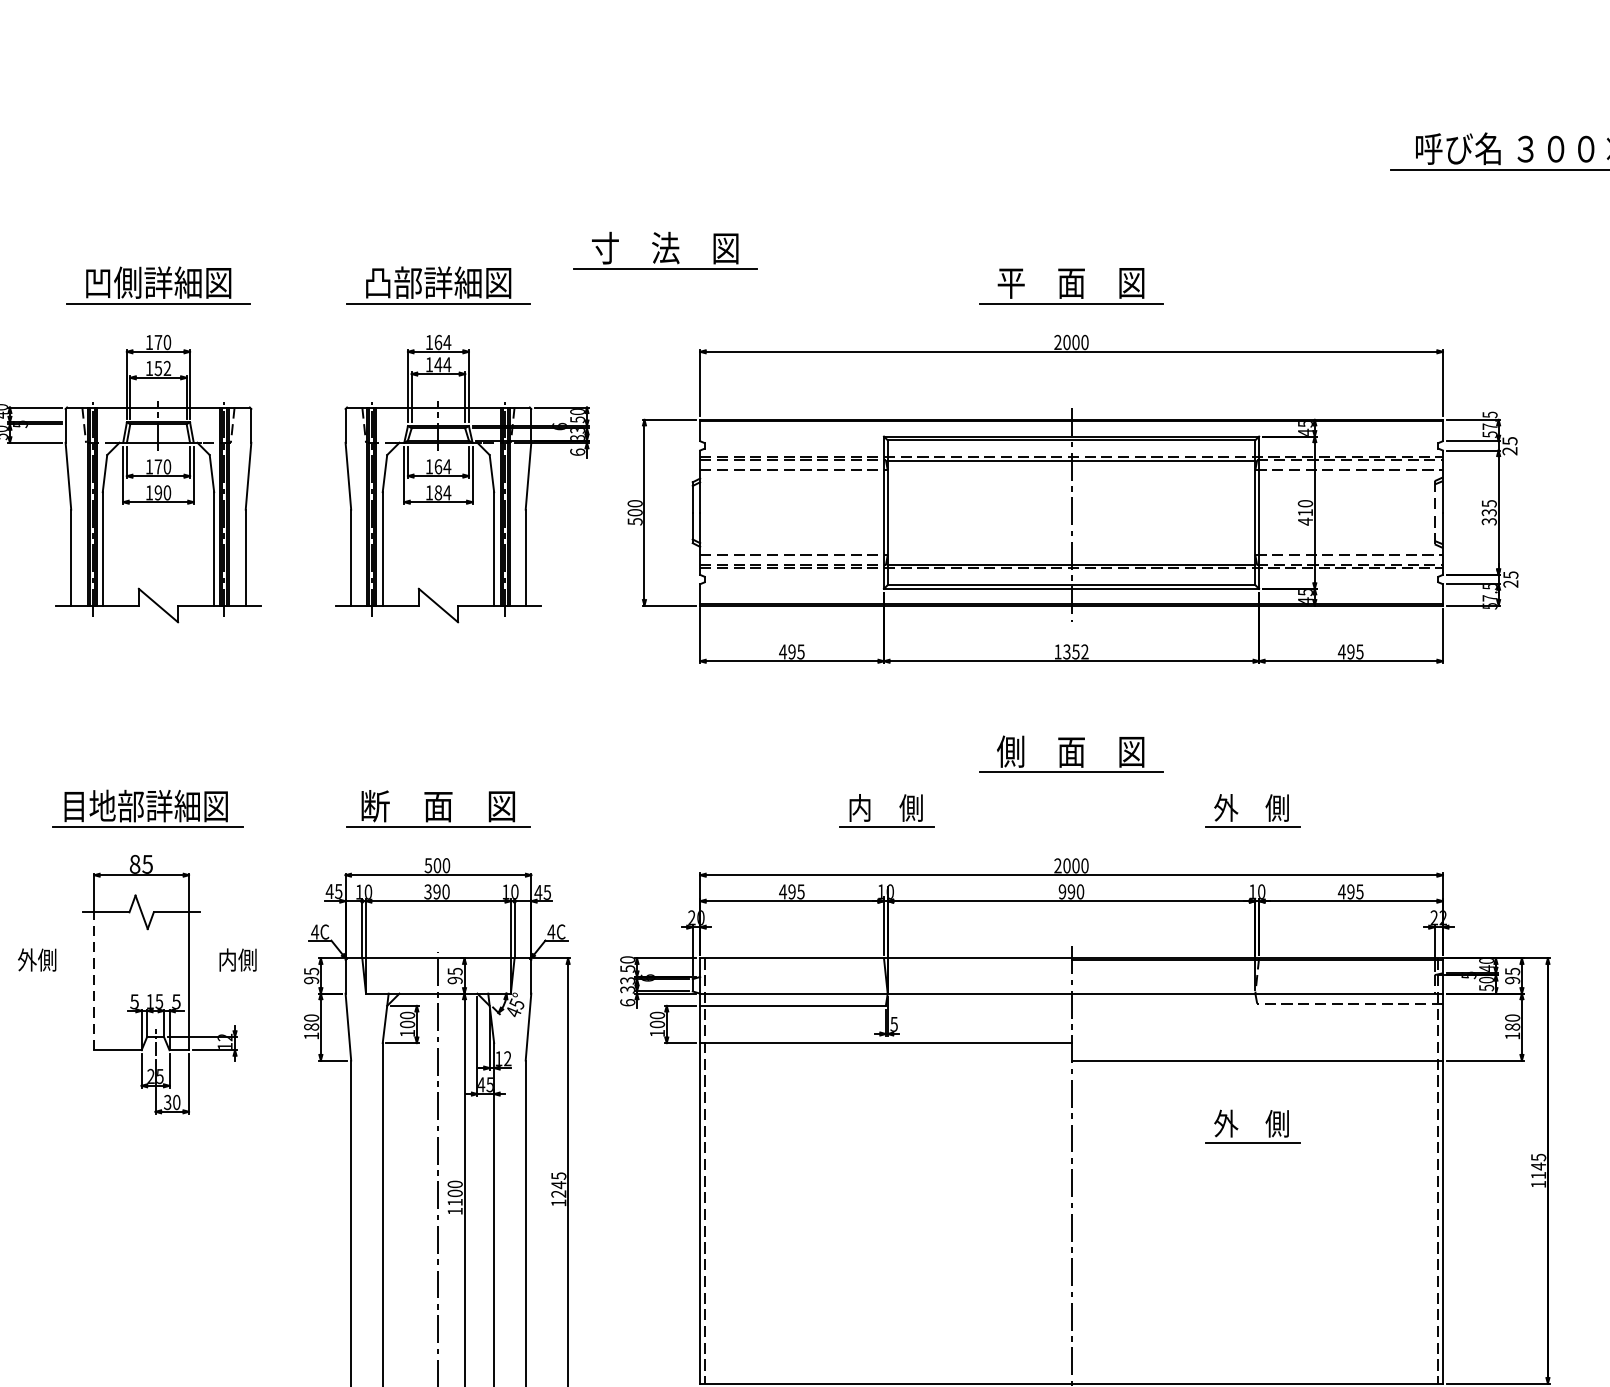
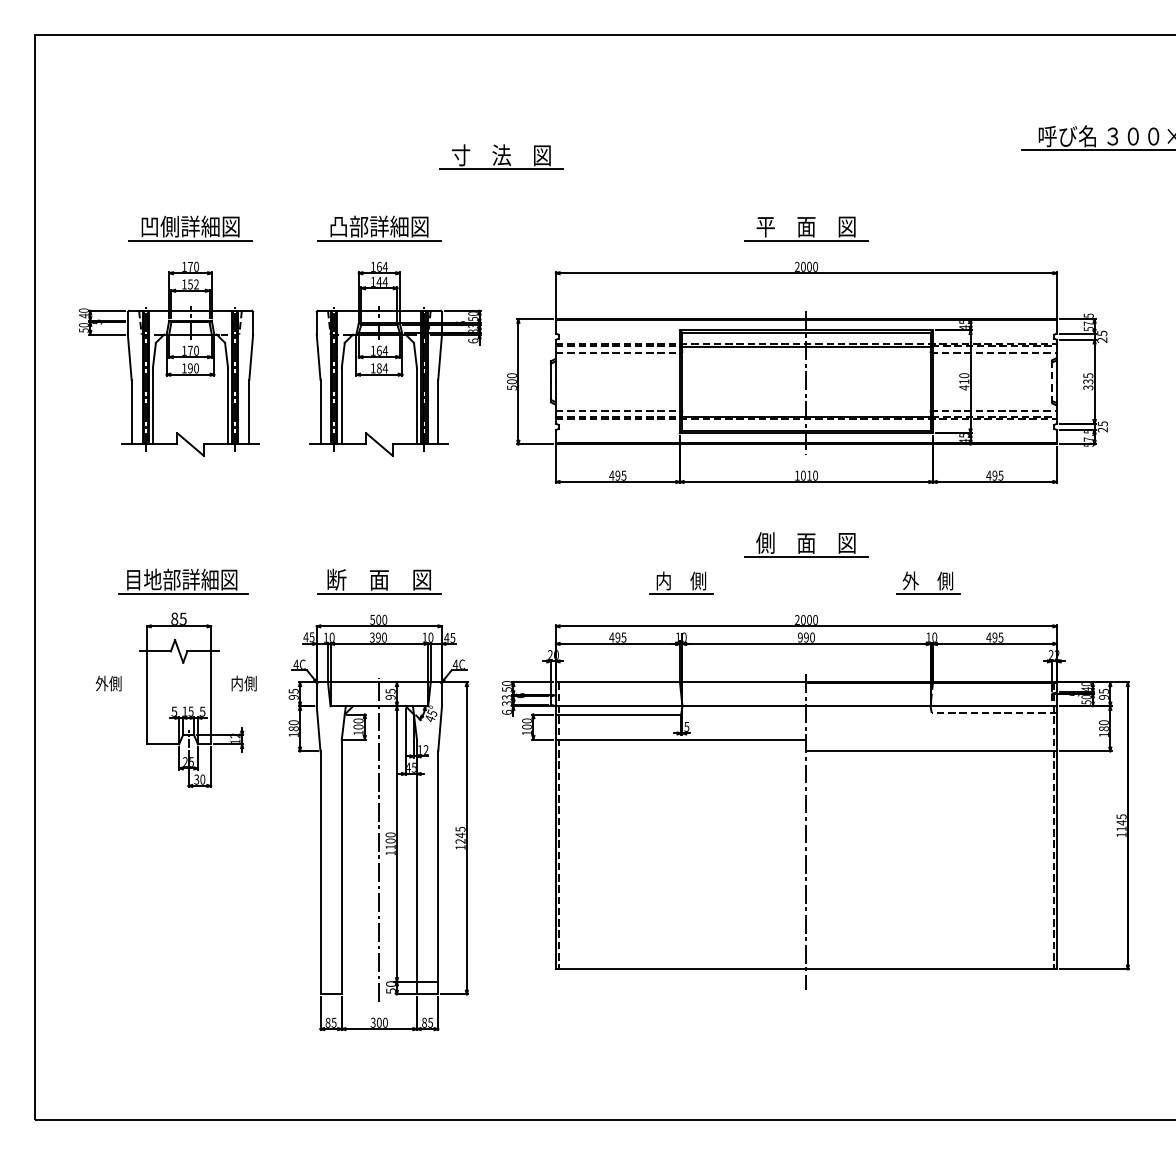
part: (665, 249) -> (501, 156), moved
text: (1074, 651) -> (808, 475), 1352 -> 1010
line: (94, 980) -> (147, 697), dashed -> solid
part: (1265, 1122) -> (937, 793), removed

